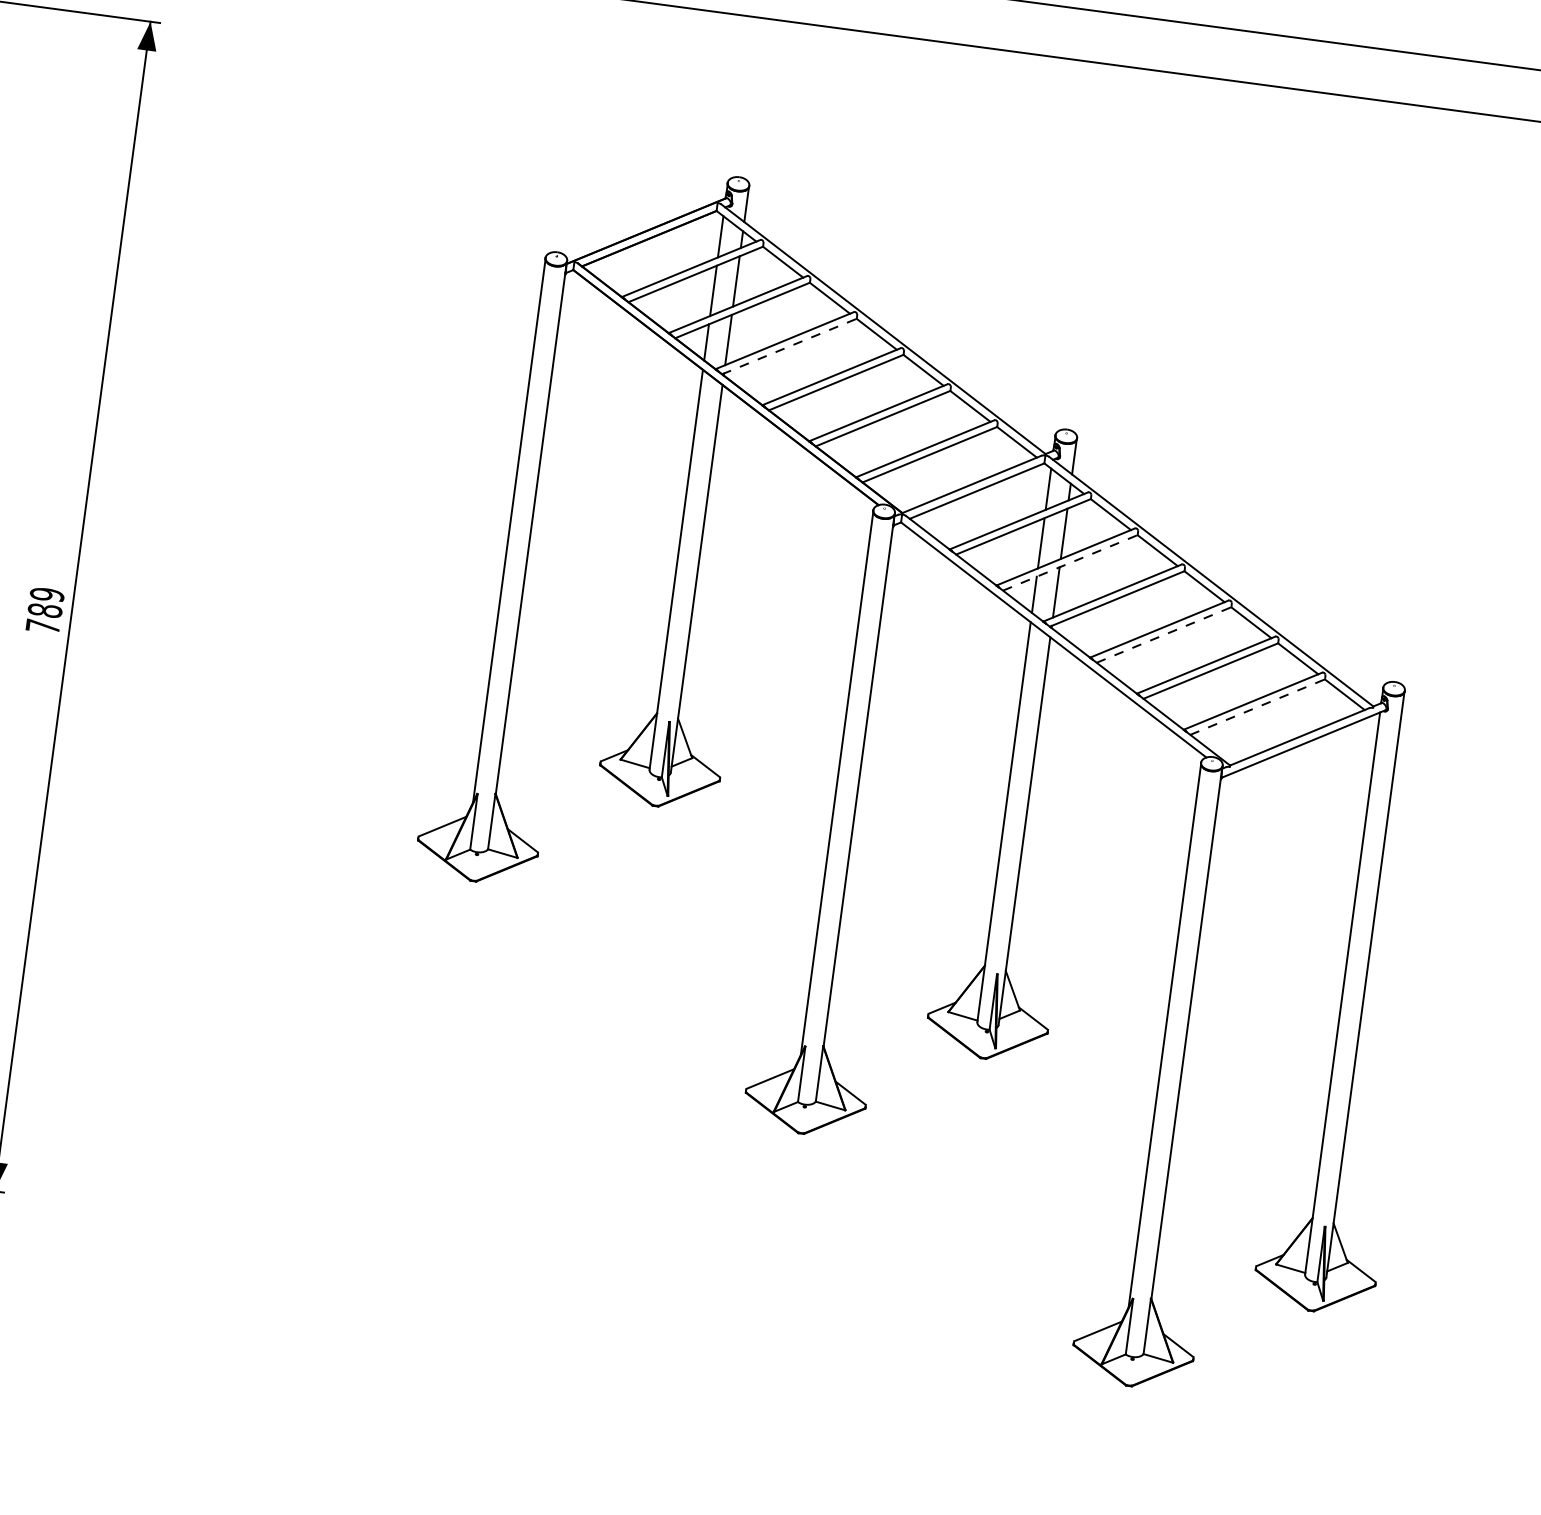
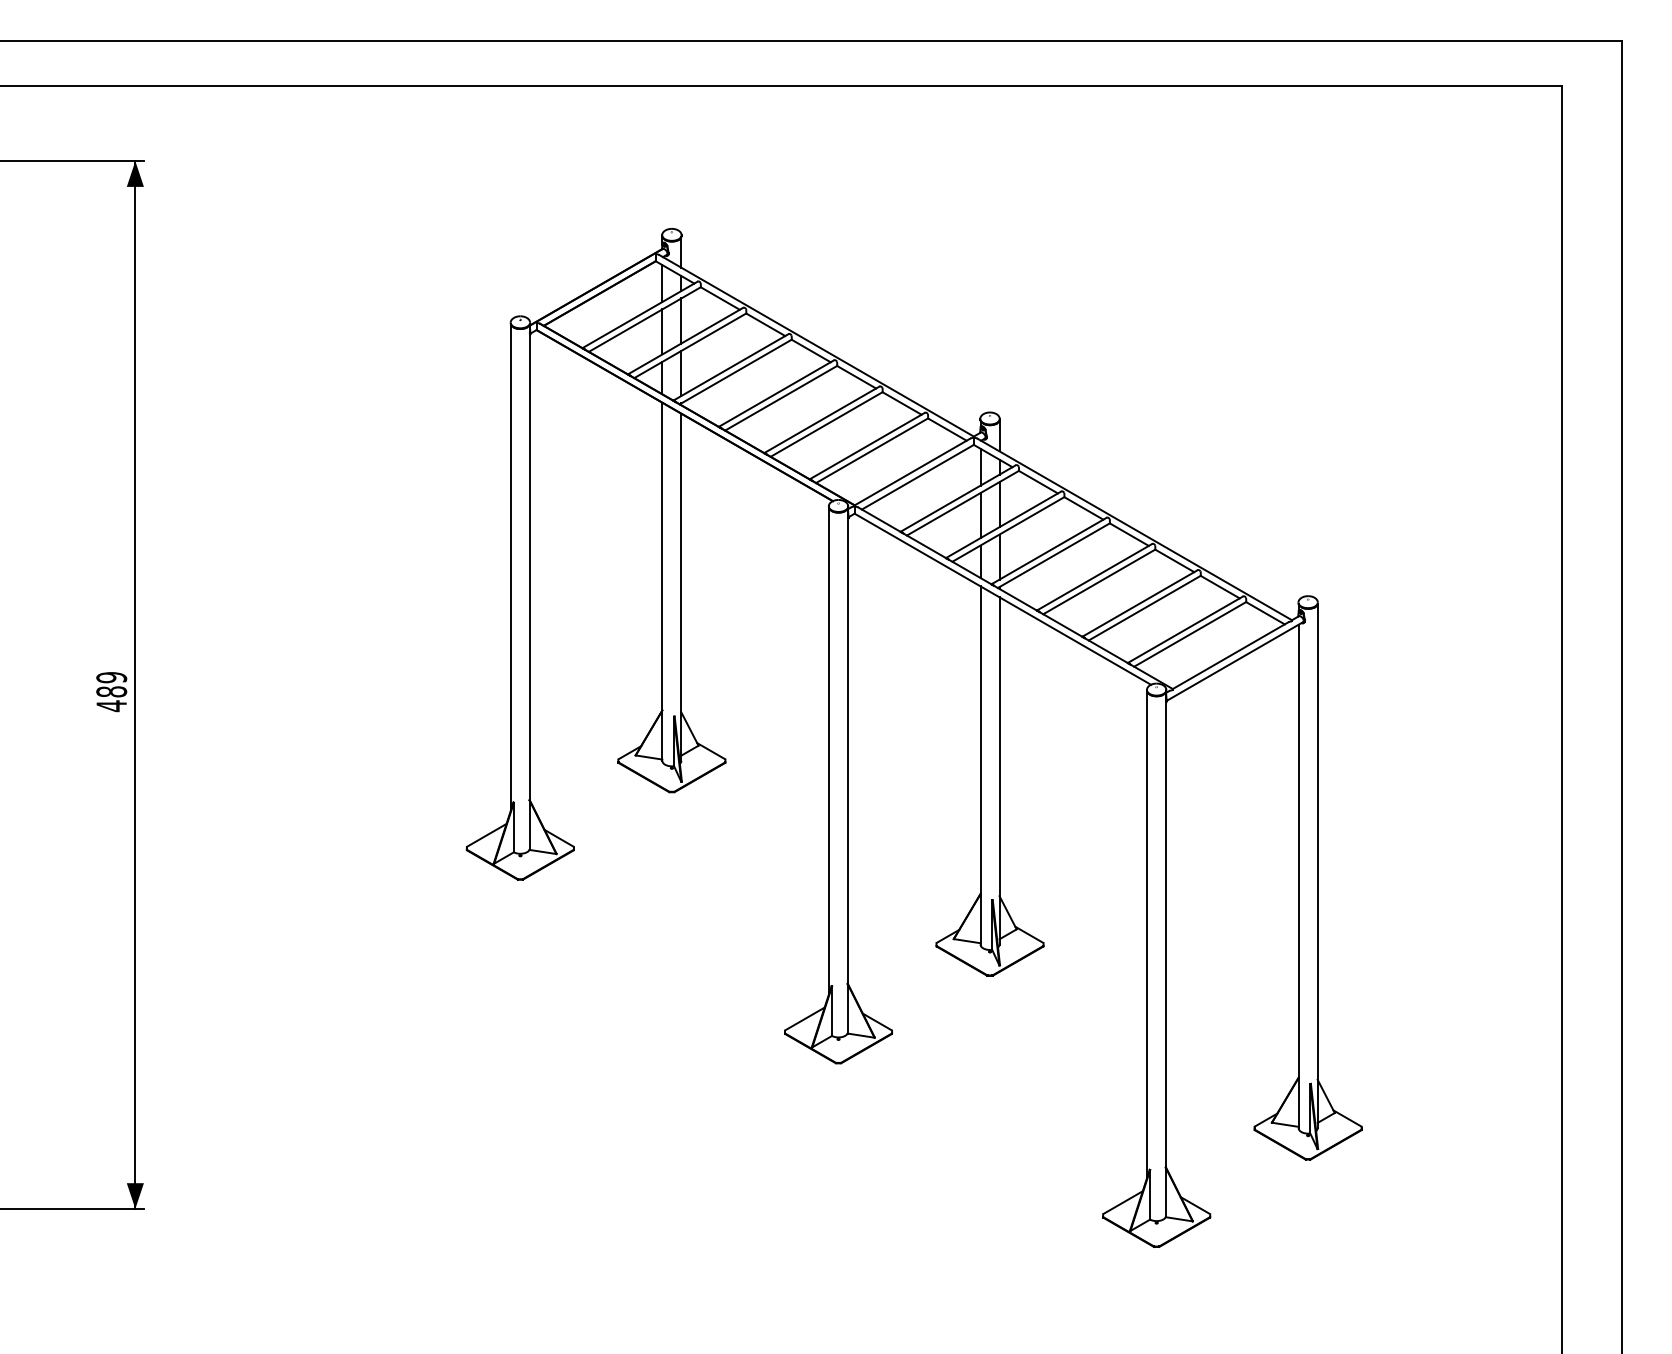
line: (789, 347) -> (735, 372), dashed -> solid
line: (1070, 562) -> (1008, 529), dashed -> solid
text: (42, 626) -> (111, 706), 789 -> 489
line: (1164, 634) -> (1099, 581), dashed -> solid
line: (1257, 707) -> (1190, 634), dashed -> solid

